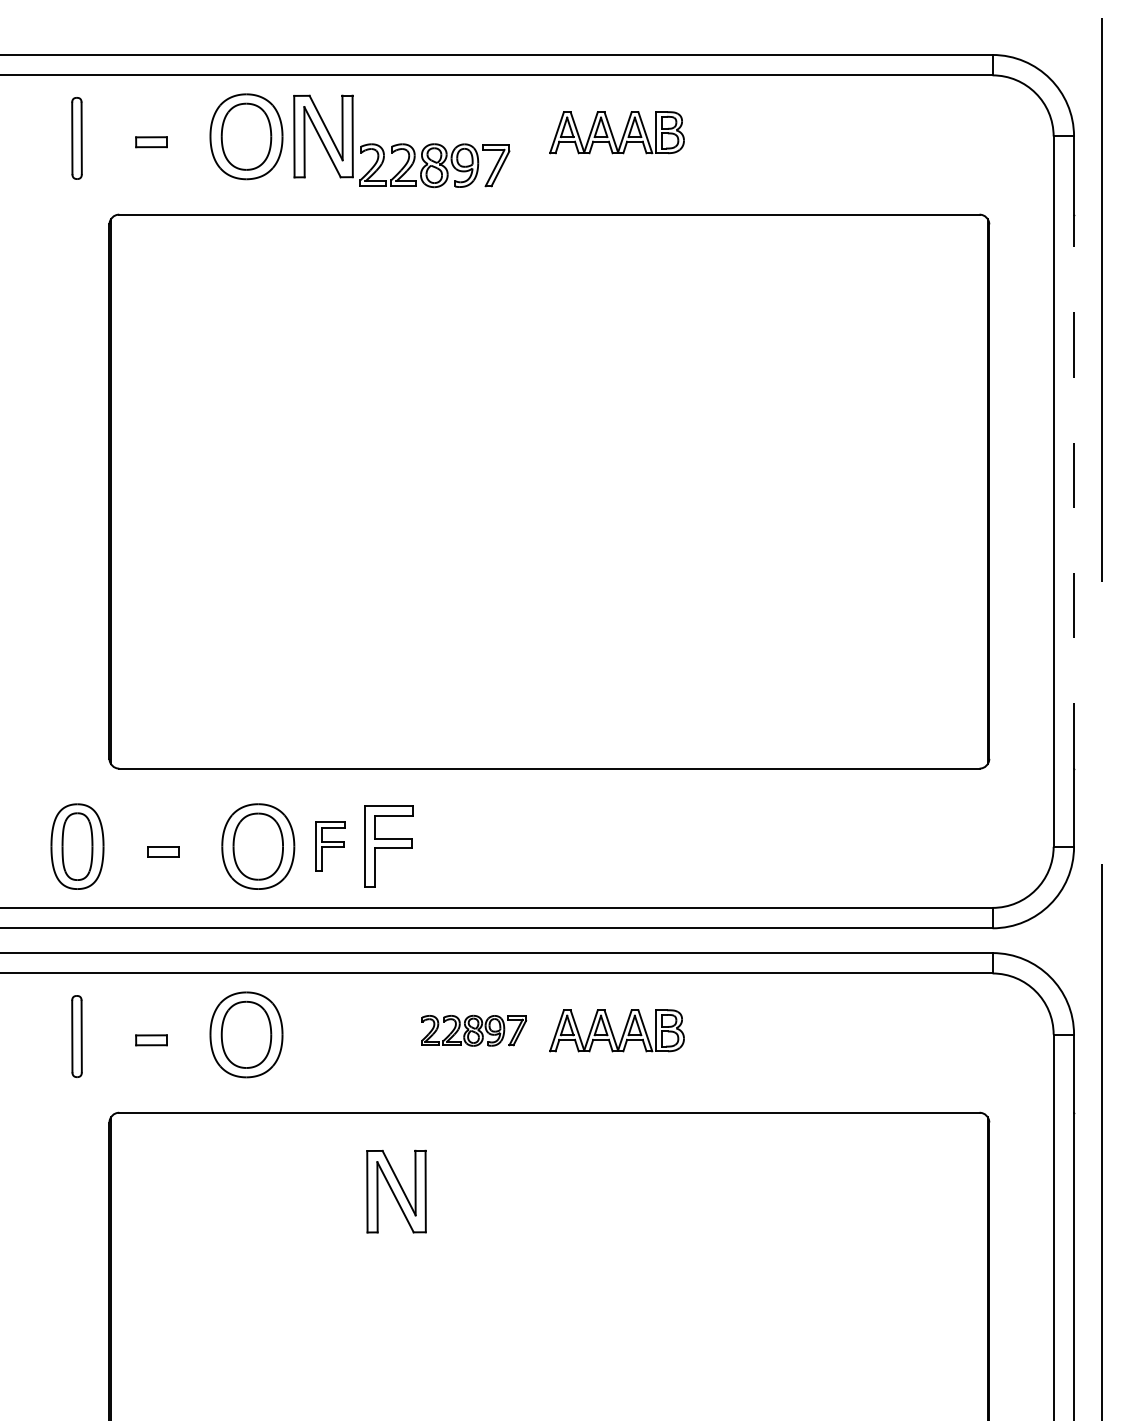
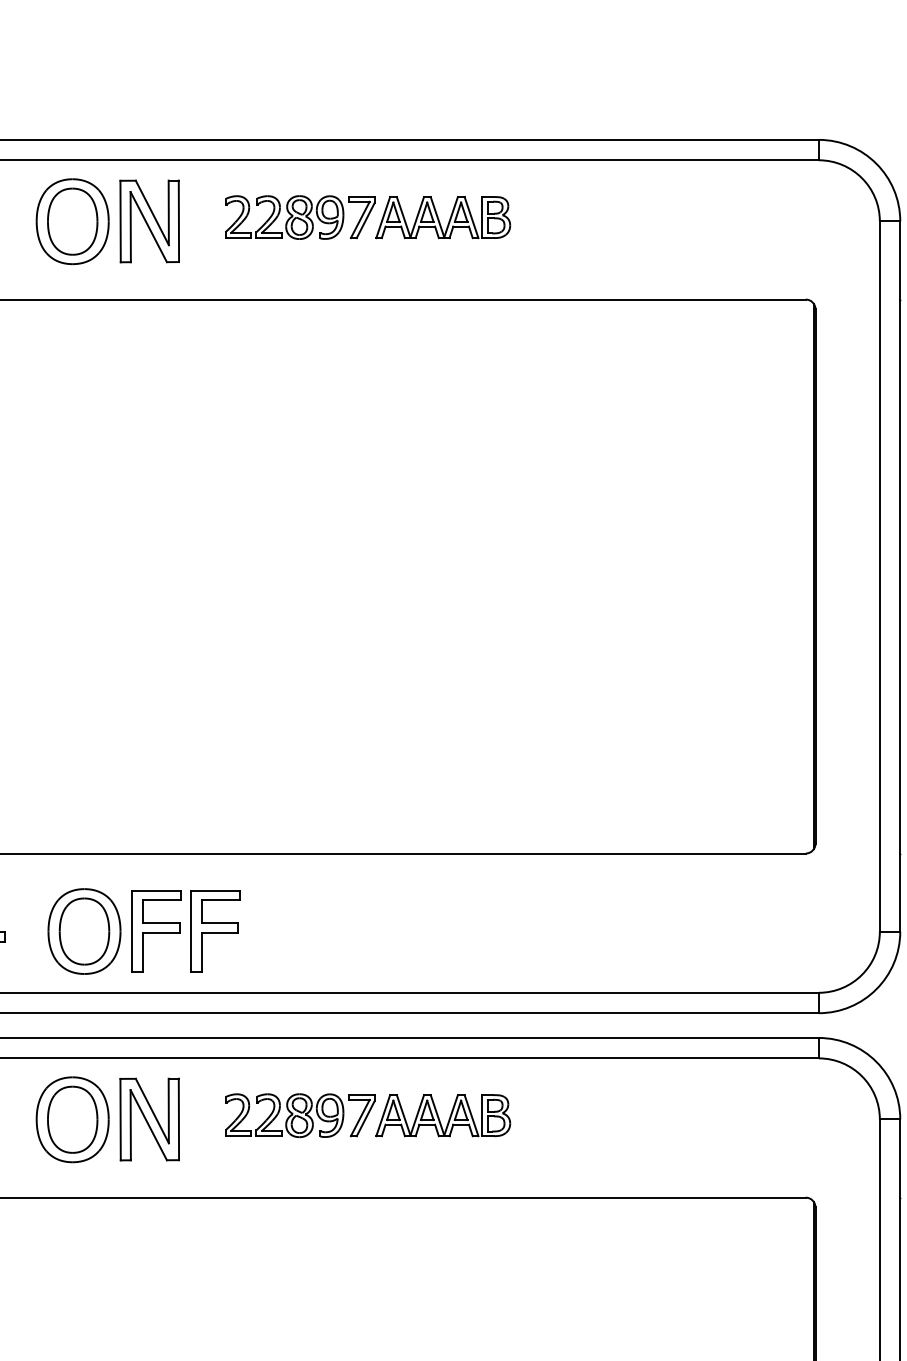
part: (434, 165) -> (299, 217), moved
line: (1074, 491) -> (900, 576), dashed -> solid
part: (330, 846) -> (156, 931), size x1.67
part: (473, 1030) -> (299, 1115), size x1.43
part: (396, 1191) -> (149, 1119), moved

